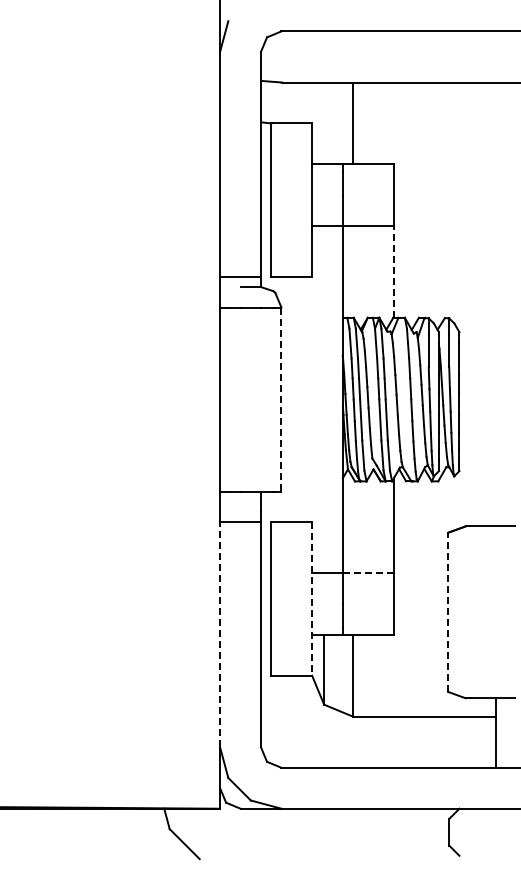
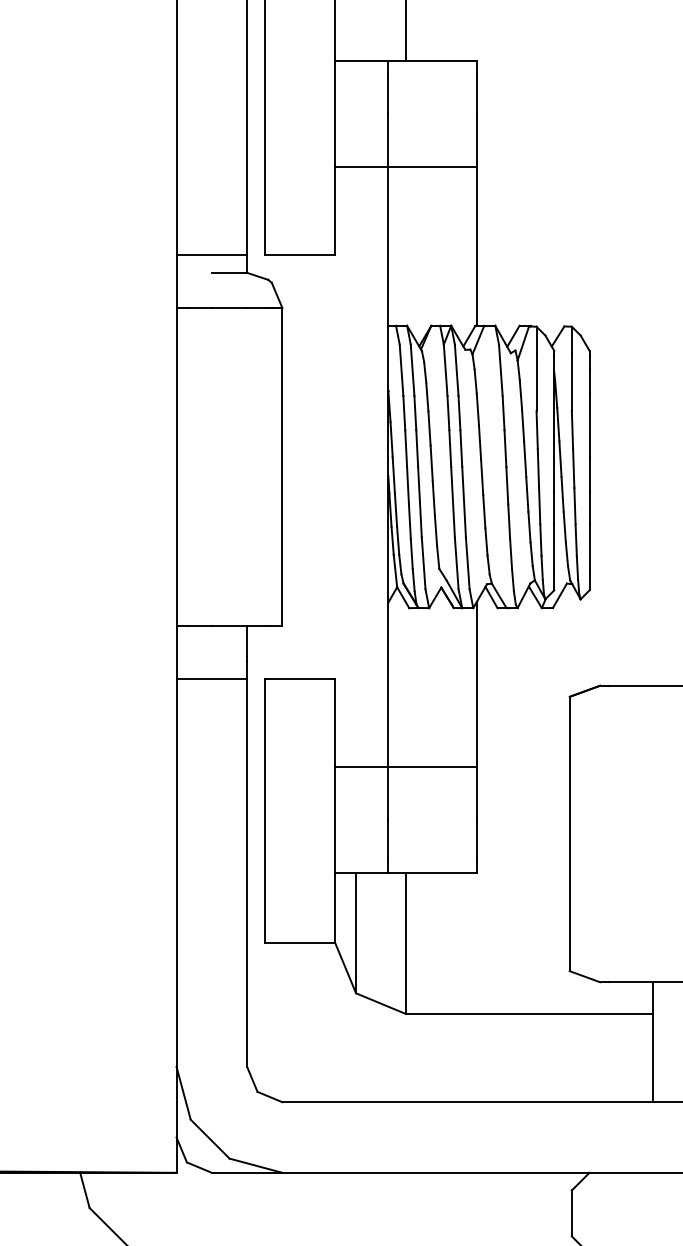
line: (393, 271) -> (475, 245), dashed -> solid
line: (281, 400) -> (282, 468), dashed -> solid
line: (368, 573) -> (432, 766), dashed -> solid
line: (312, 599) -> (335, 811), dashed -> solid
line: (447, 612) -> (568, 834), dashed -> solid
line: (220, 634) -> (177, 872), dashed -> solid

